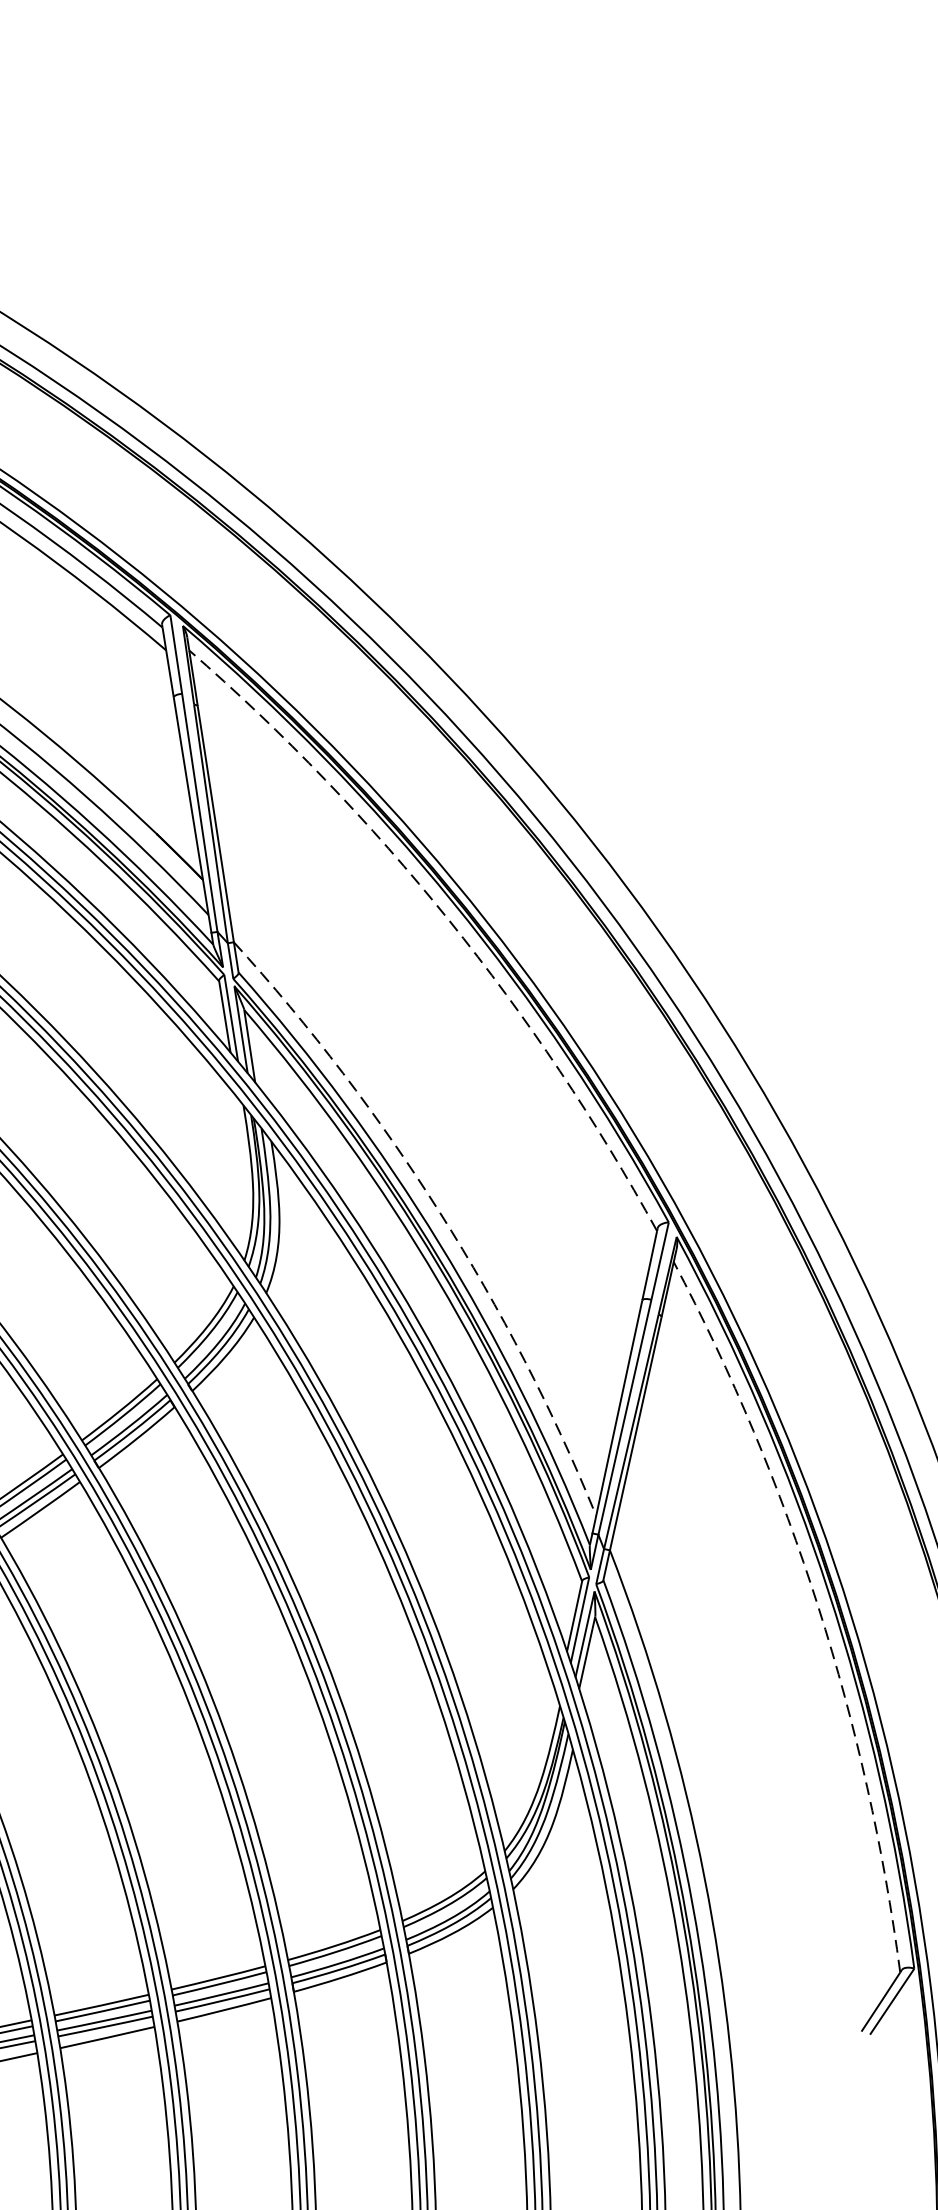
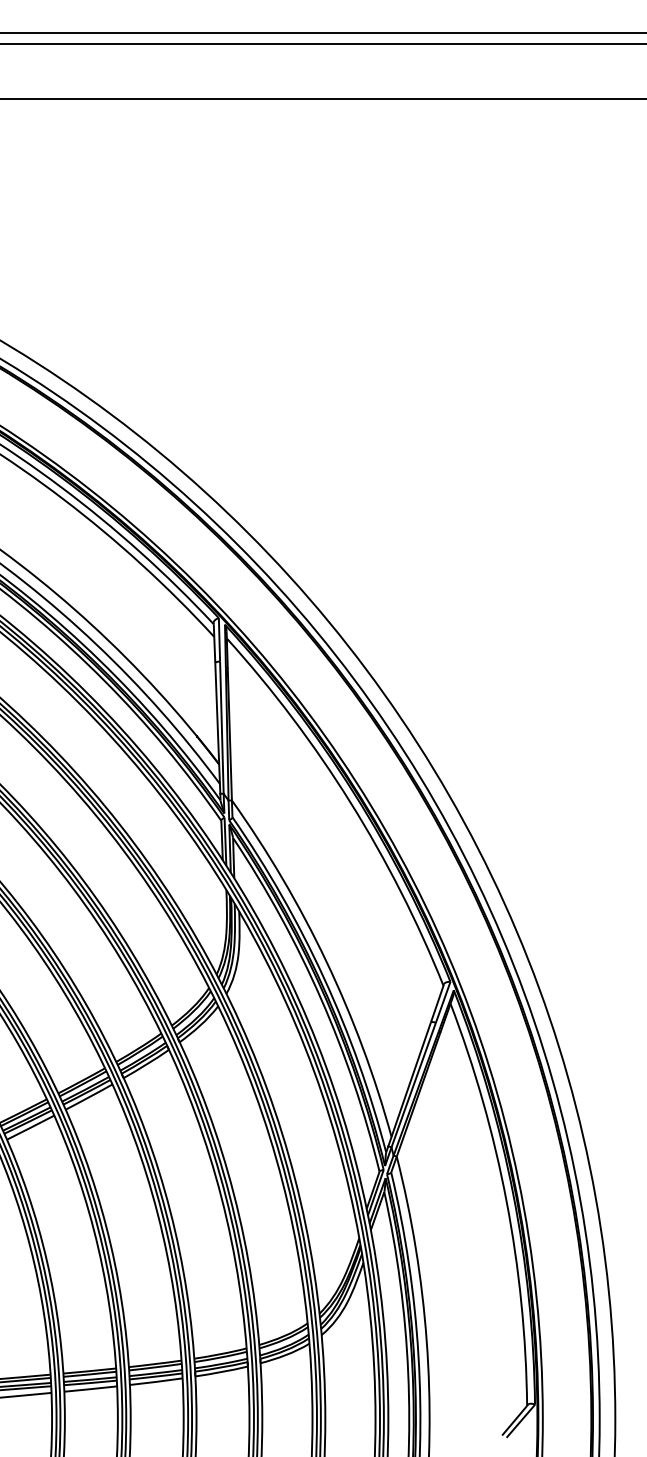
arc: (448, 919) -> (350, 802), dashed -> solid
arc: (440, 1212) -> (326, 961), dashed -> solid
arc: (818, 1607) -> (506, 1201), dashed -> solid

